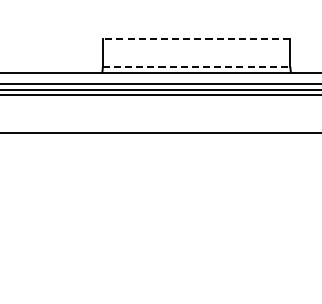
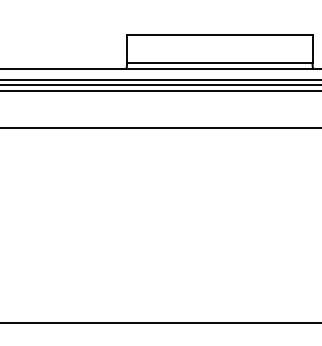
line: (196, 39) -> (219, 35), dashed -> solid
line: (196, 67) -> (219, 63), dashed -> solid

